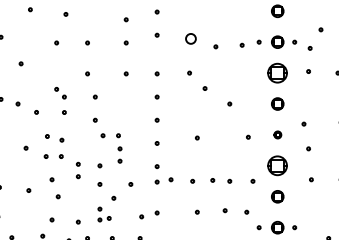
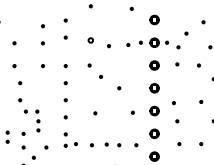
circle: (191, 39) -> (91, 40), size x0.62
circle: (277, 72) -> (154, 65), size x0.62
circle: (277, 134) -> (154, 110), size x1.67
circle: (277, 165) -> (154, 133), size x0.62

